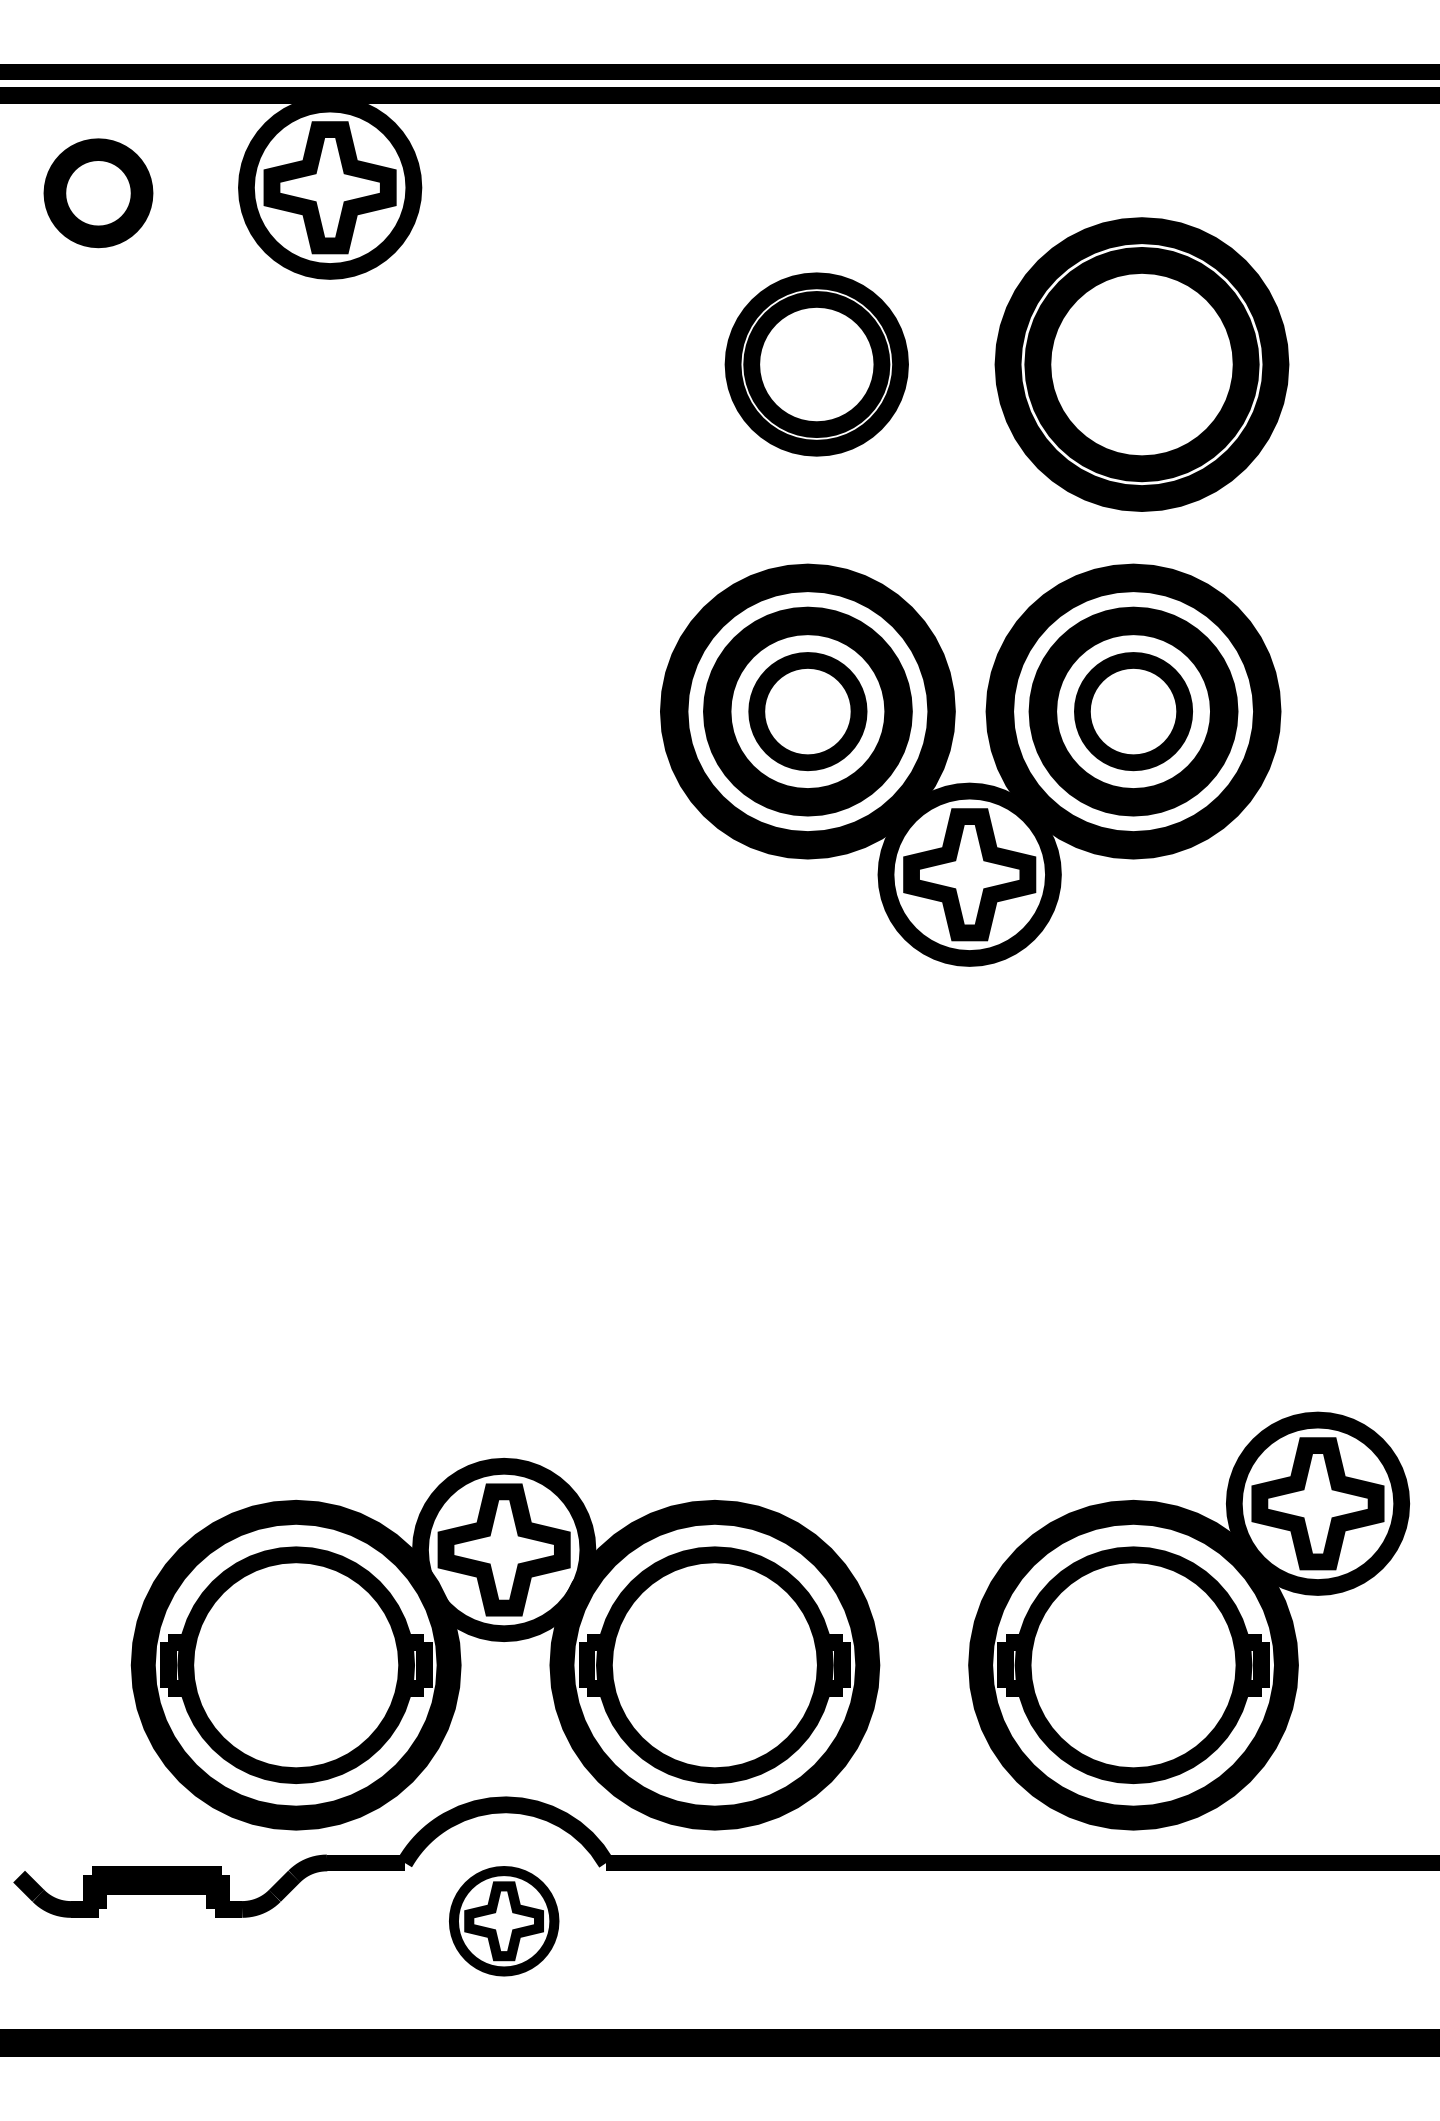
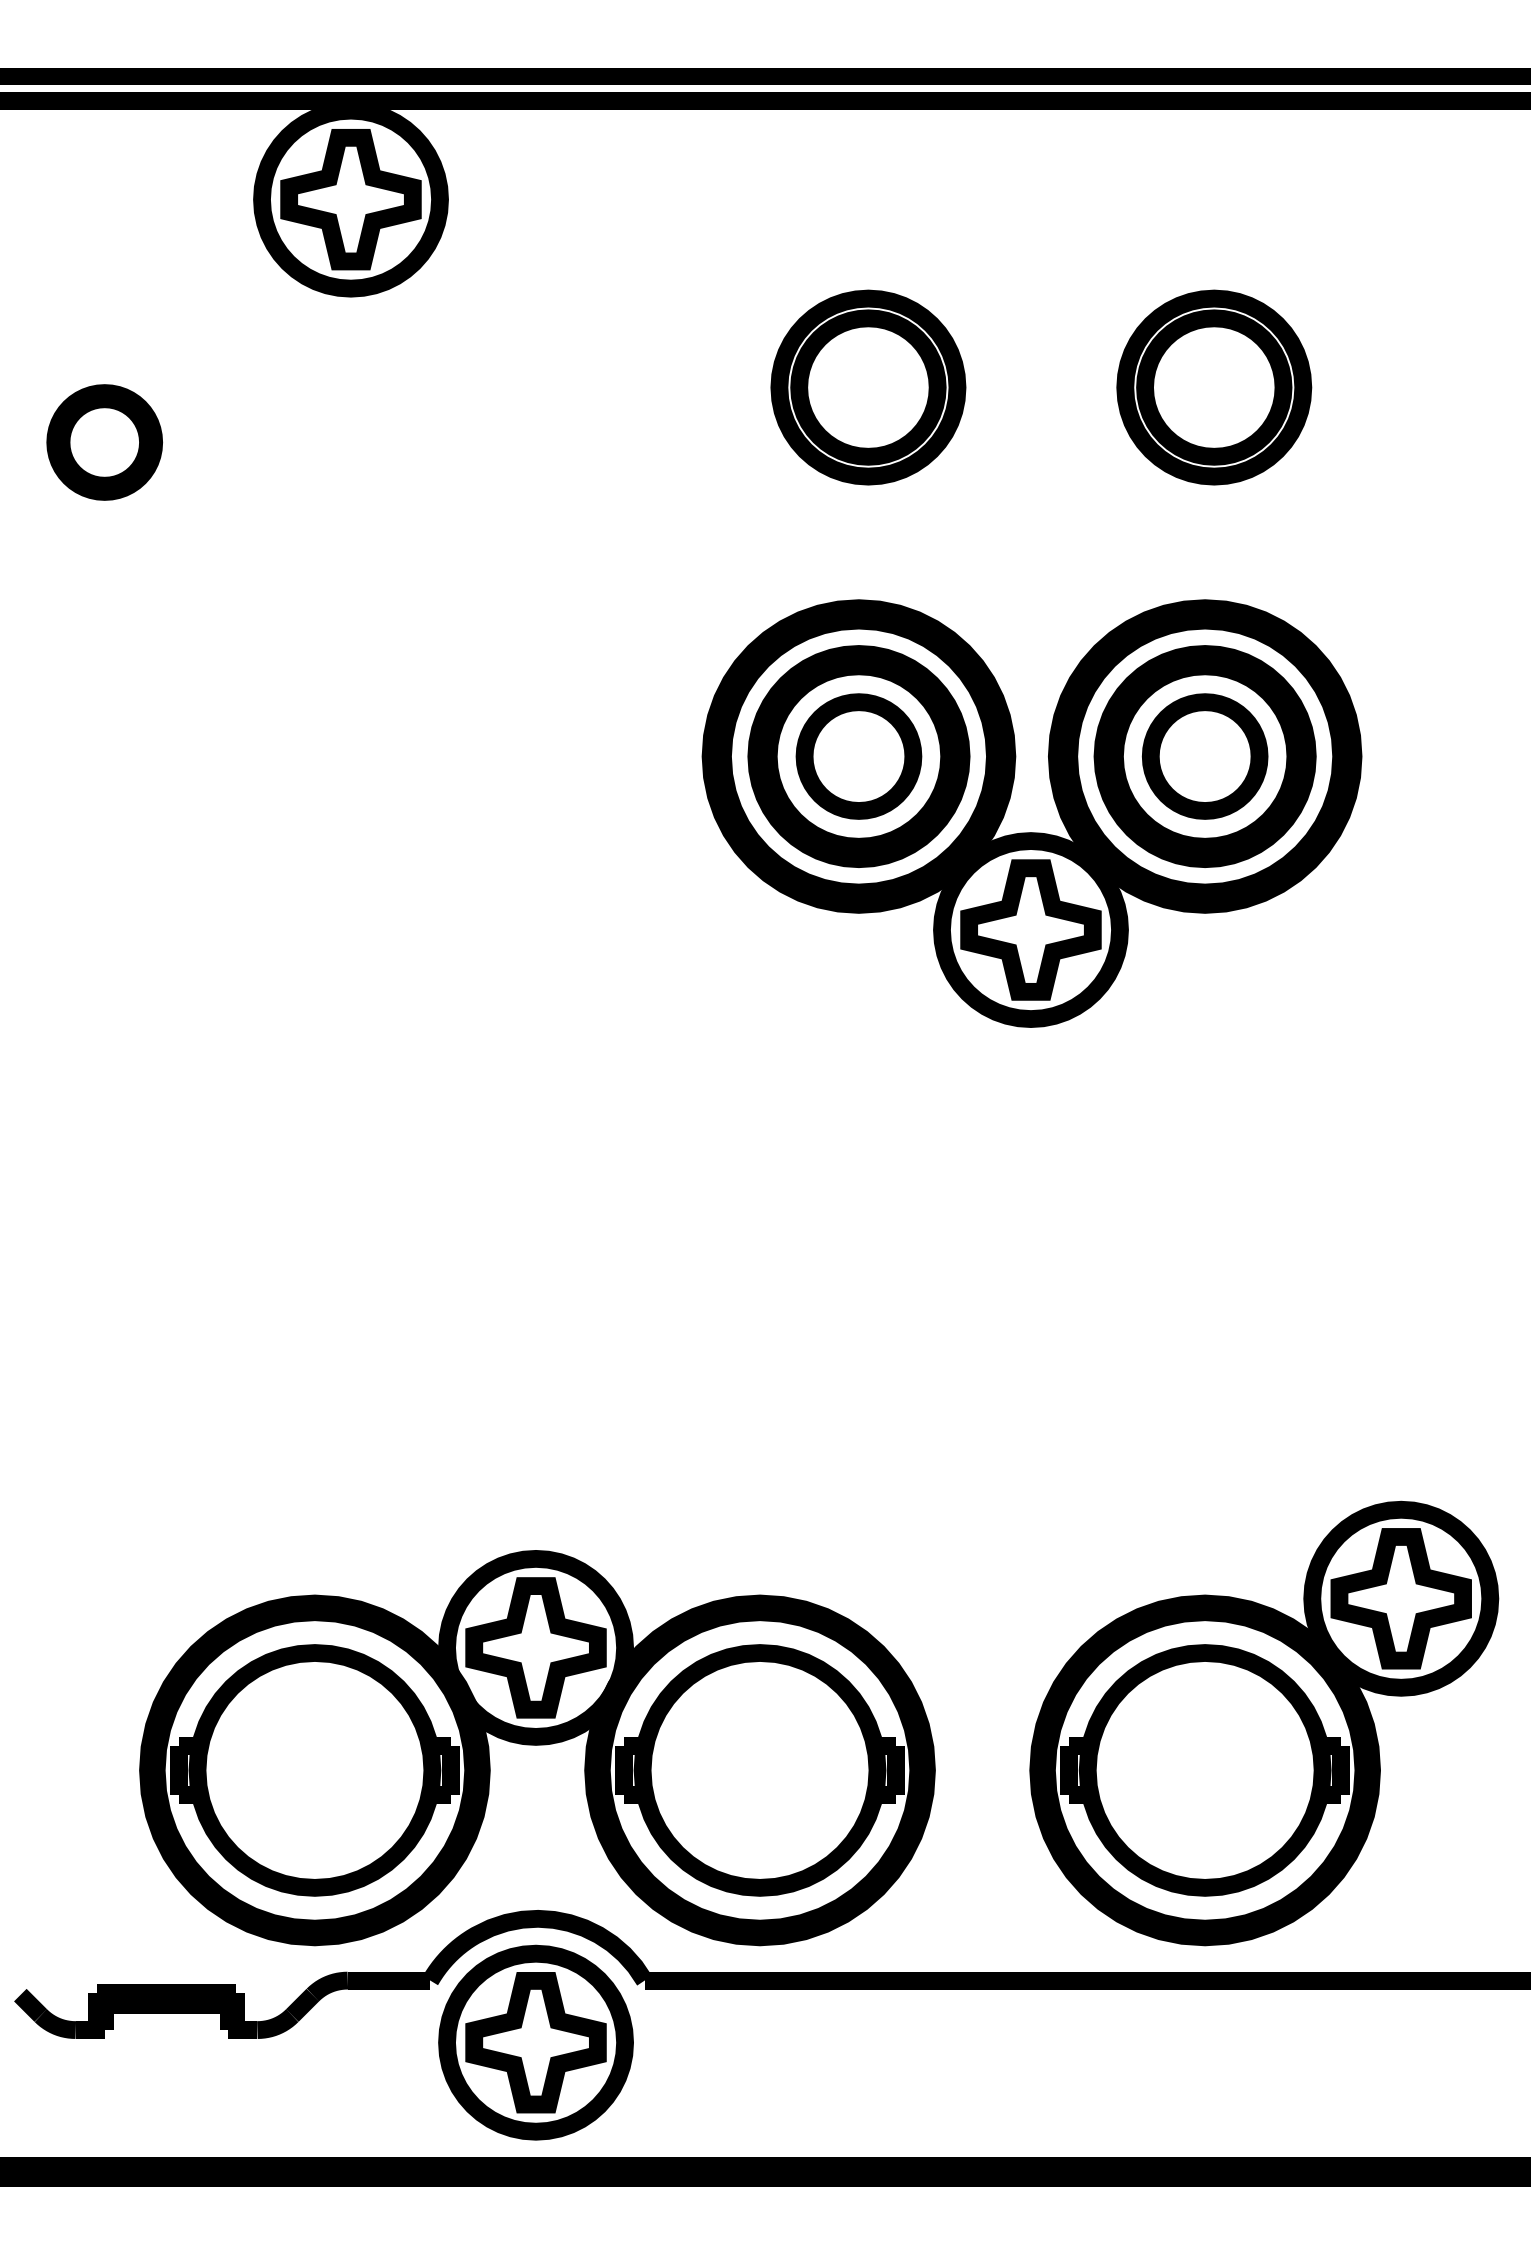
part: (98, 193) -> (104, 442), moved
part: (1142, 364) -> (1214, 387), size x0.62
part: (503, 1921) -> (535, 2042), size x1.67

